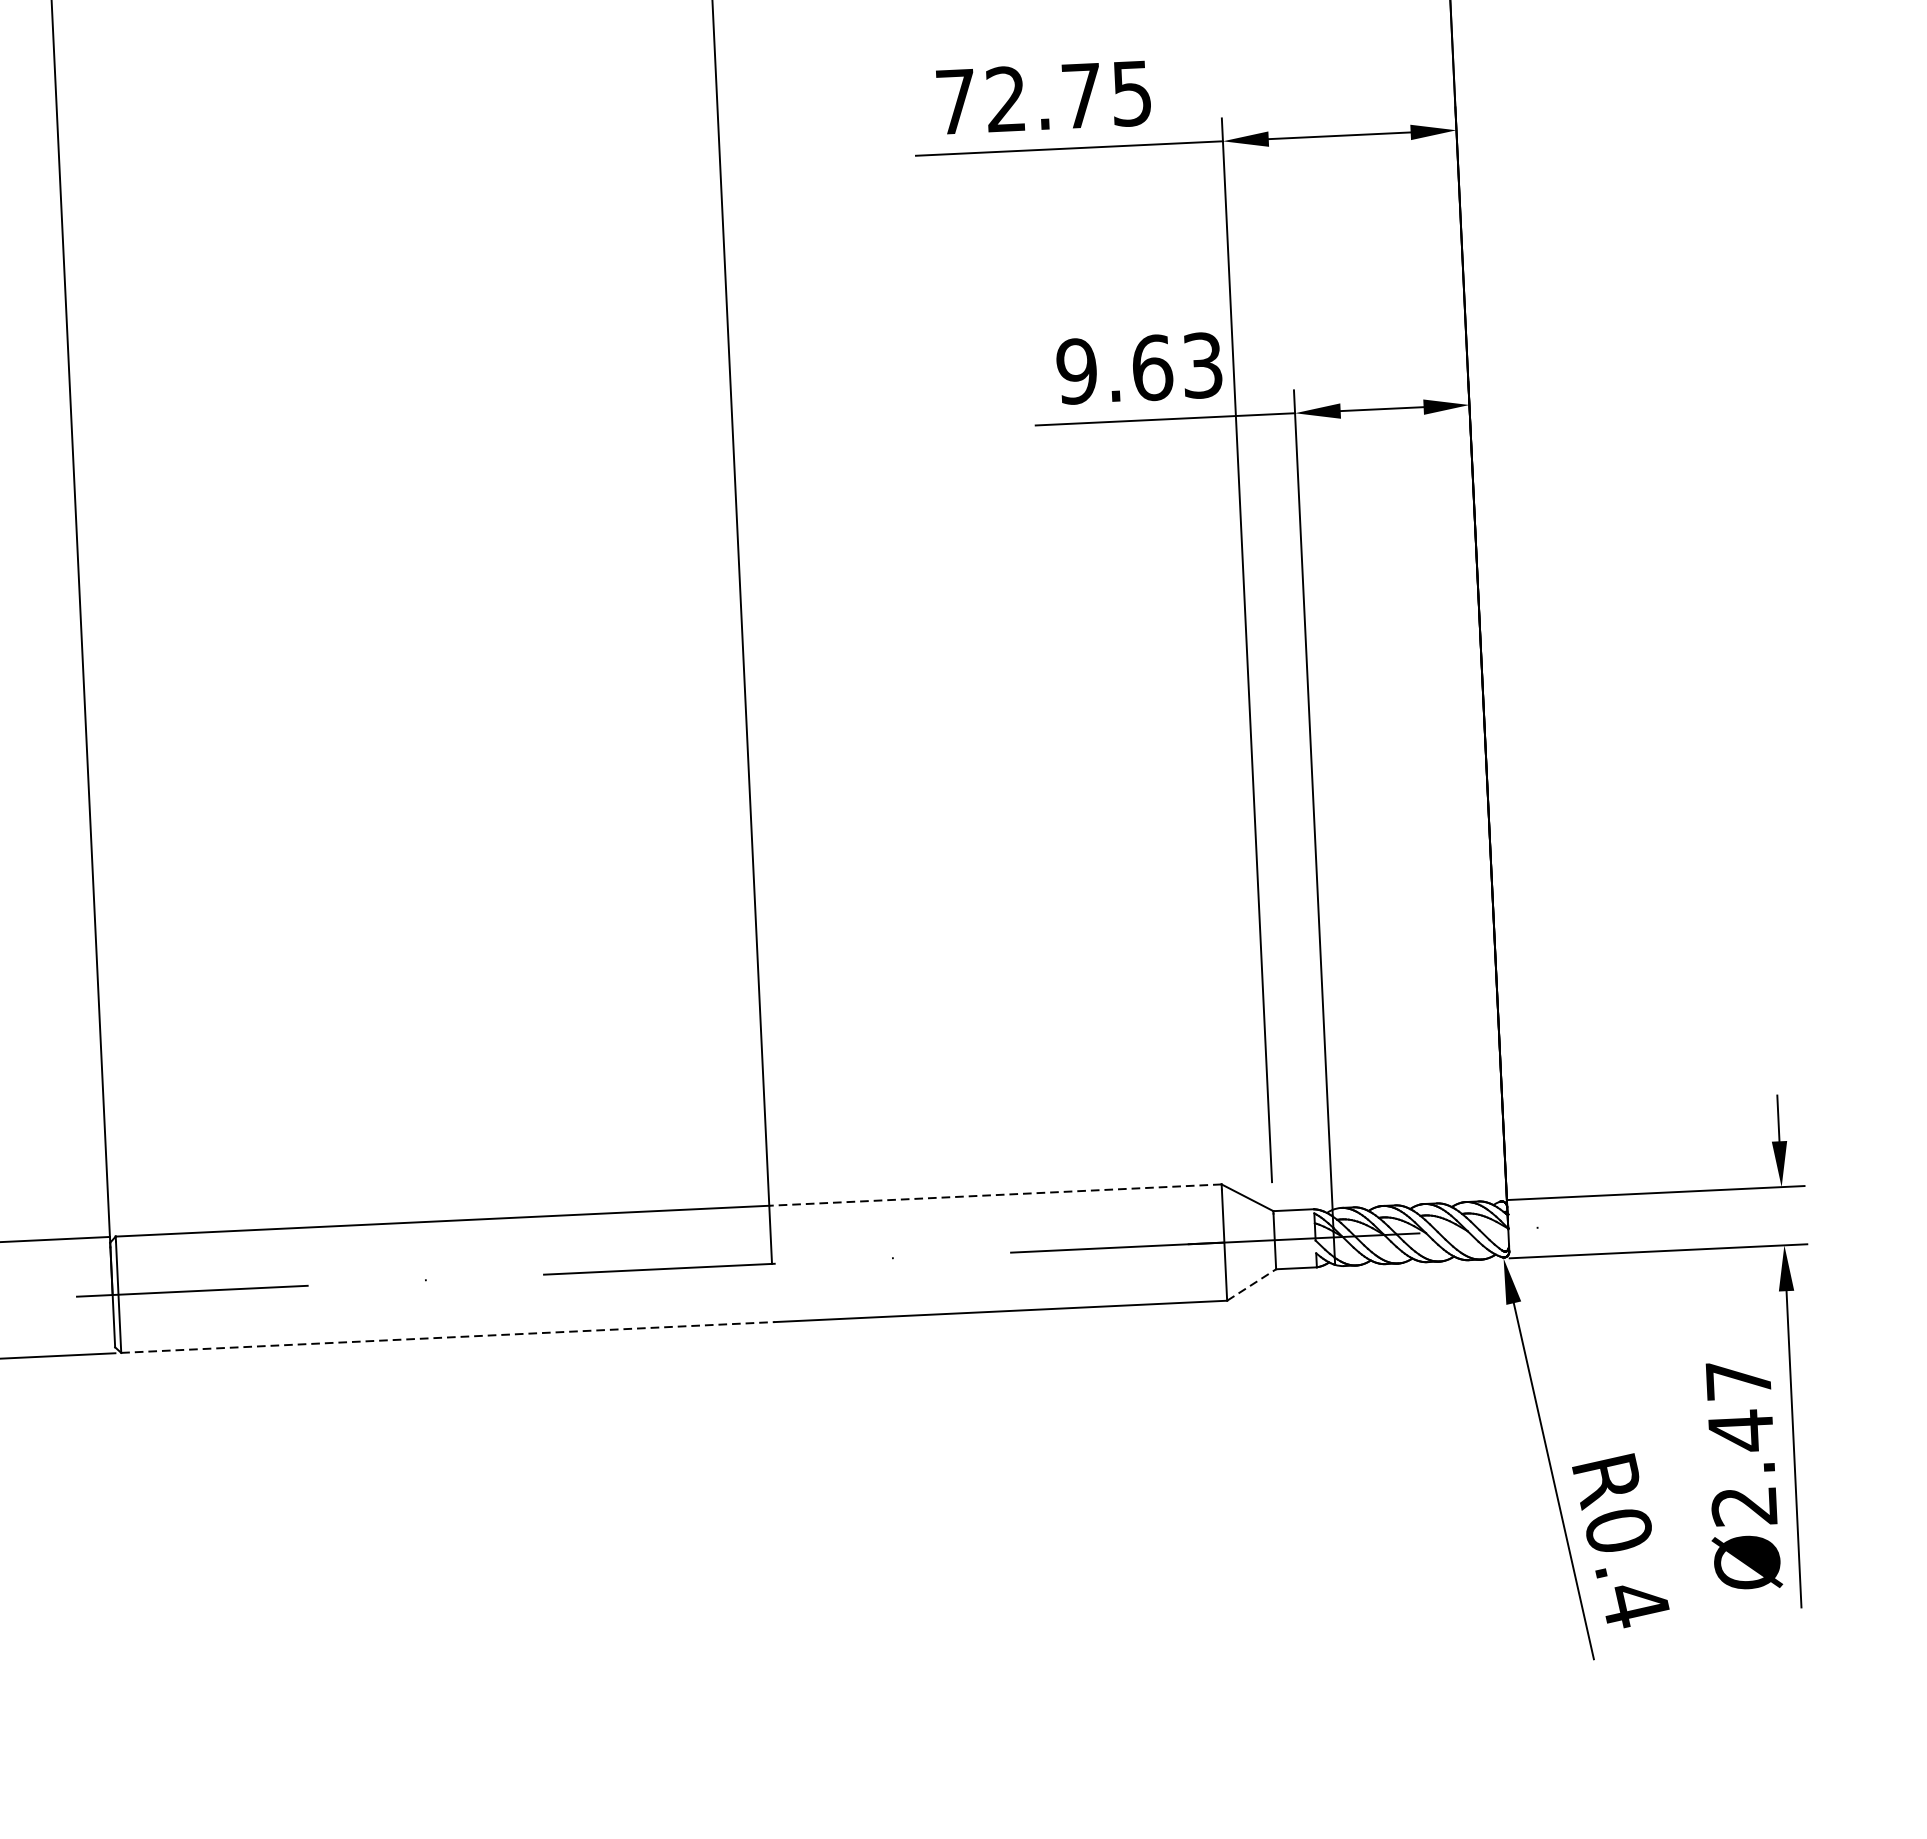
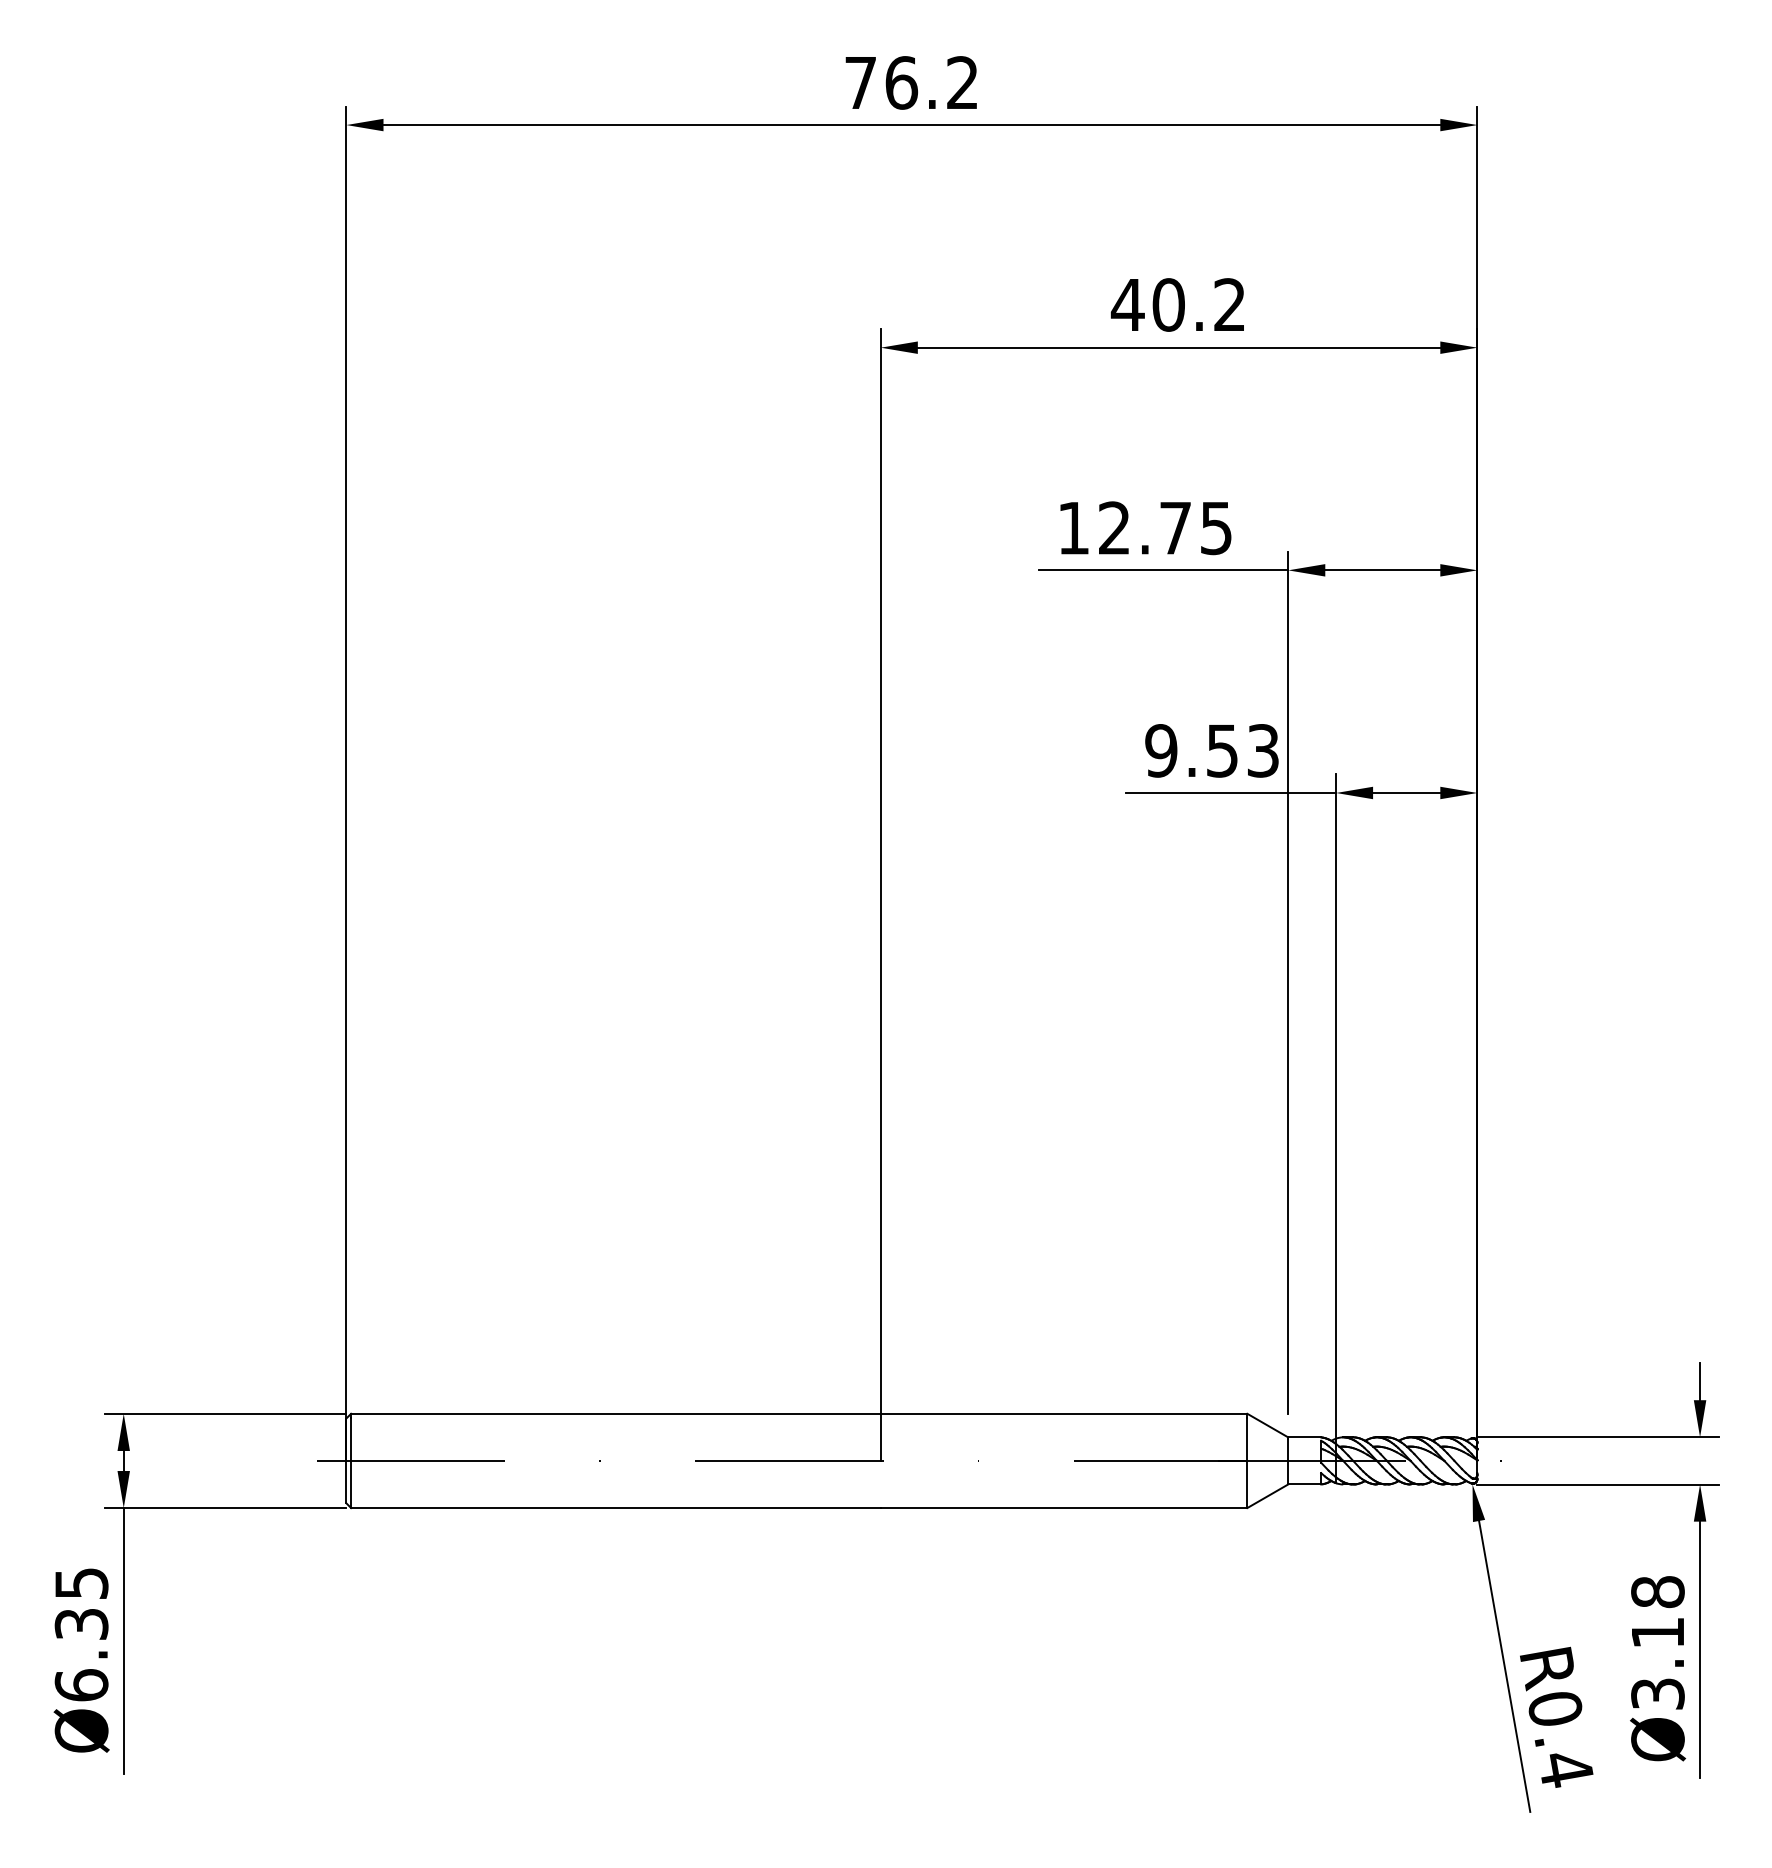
text: (955, 102) -> (1073, 528), 72.75 -> 12.75
text: (1152, 367) -> (1222, 750), 9.63 -> 9.53
line: (994, 1194) -> (1063, 1413), dashed -> solid
line: (1251, 1285) -> (1267, 1496), dashed -> solid
line: (447, 1338) -> (615, 1508), dashed -> solid
text: (1741, 1442) -> (1657, 1642), Ø2.47 -> Ø3.18

